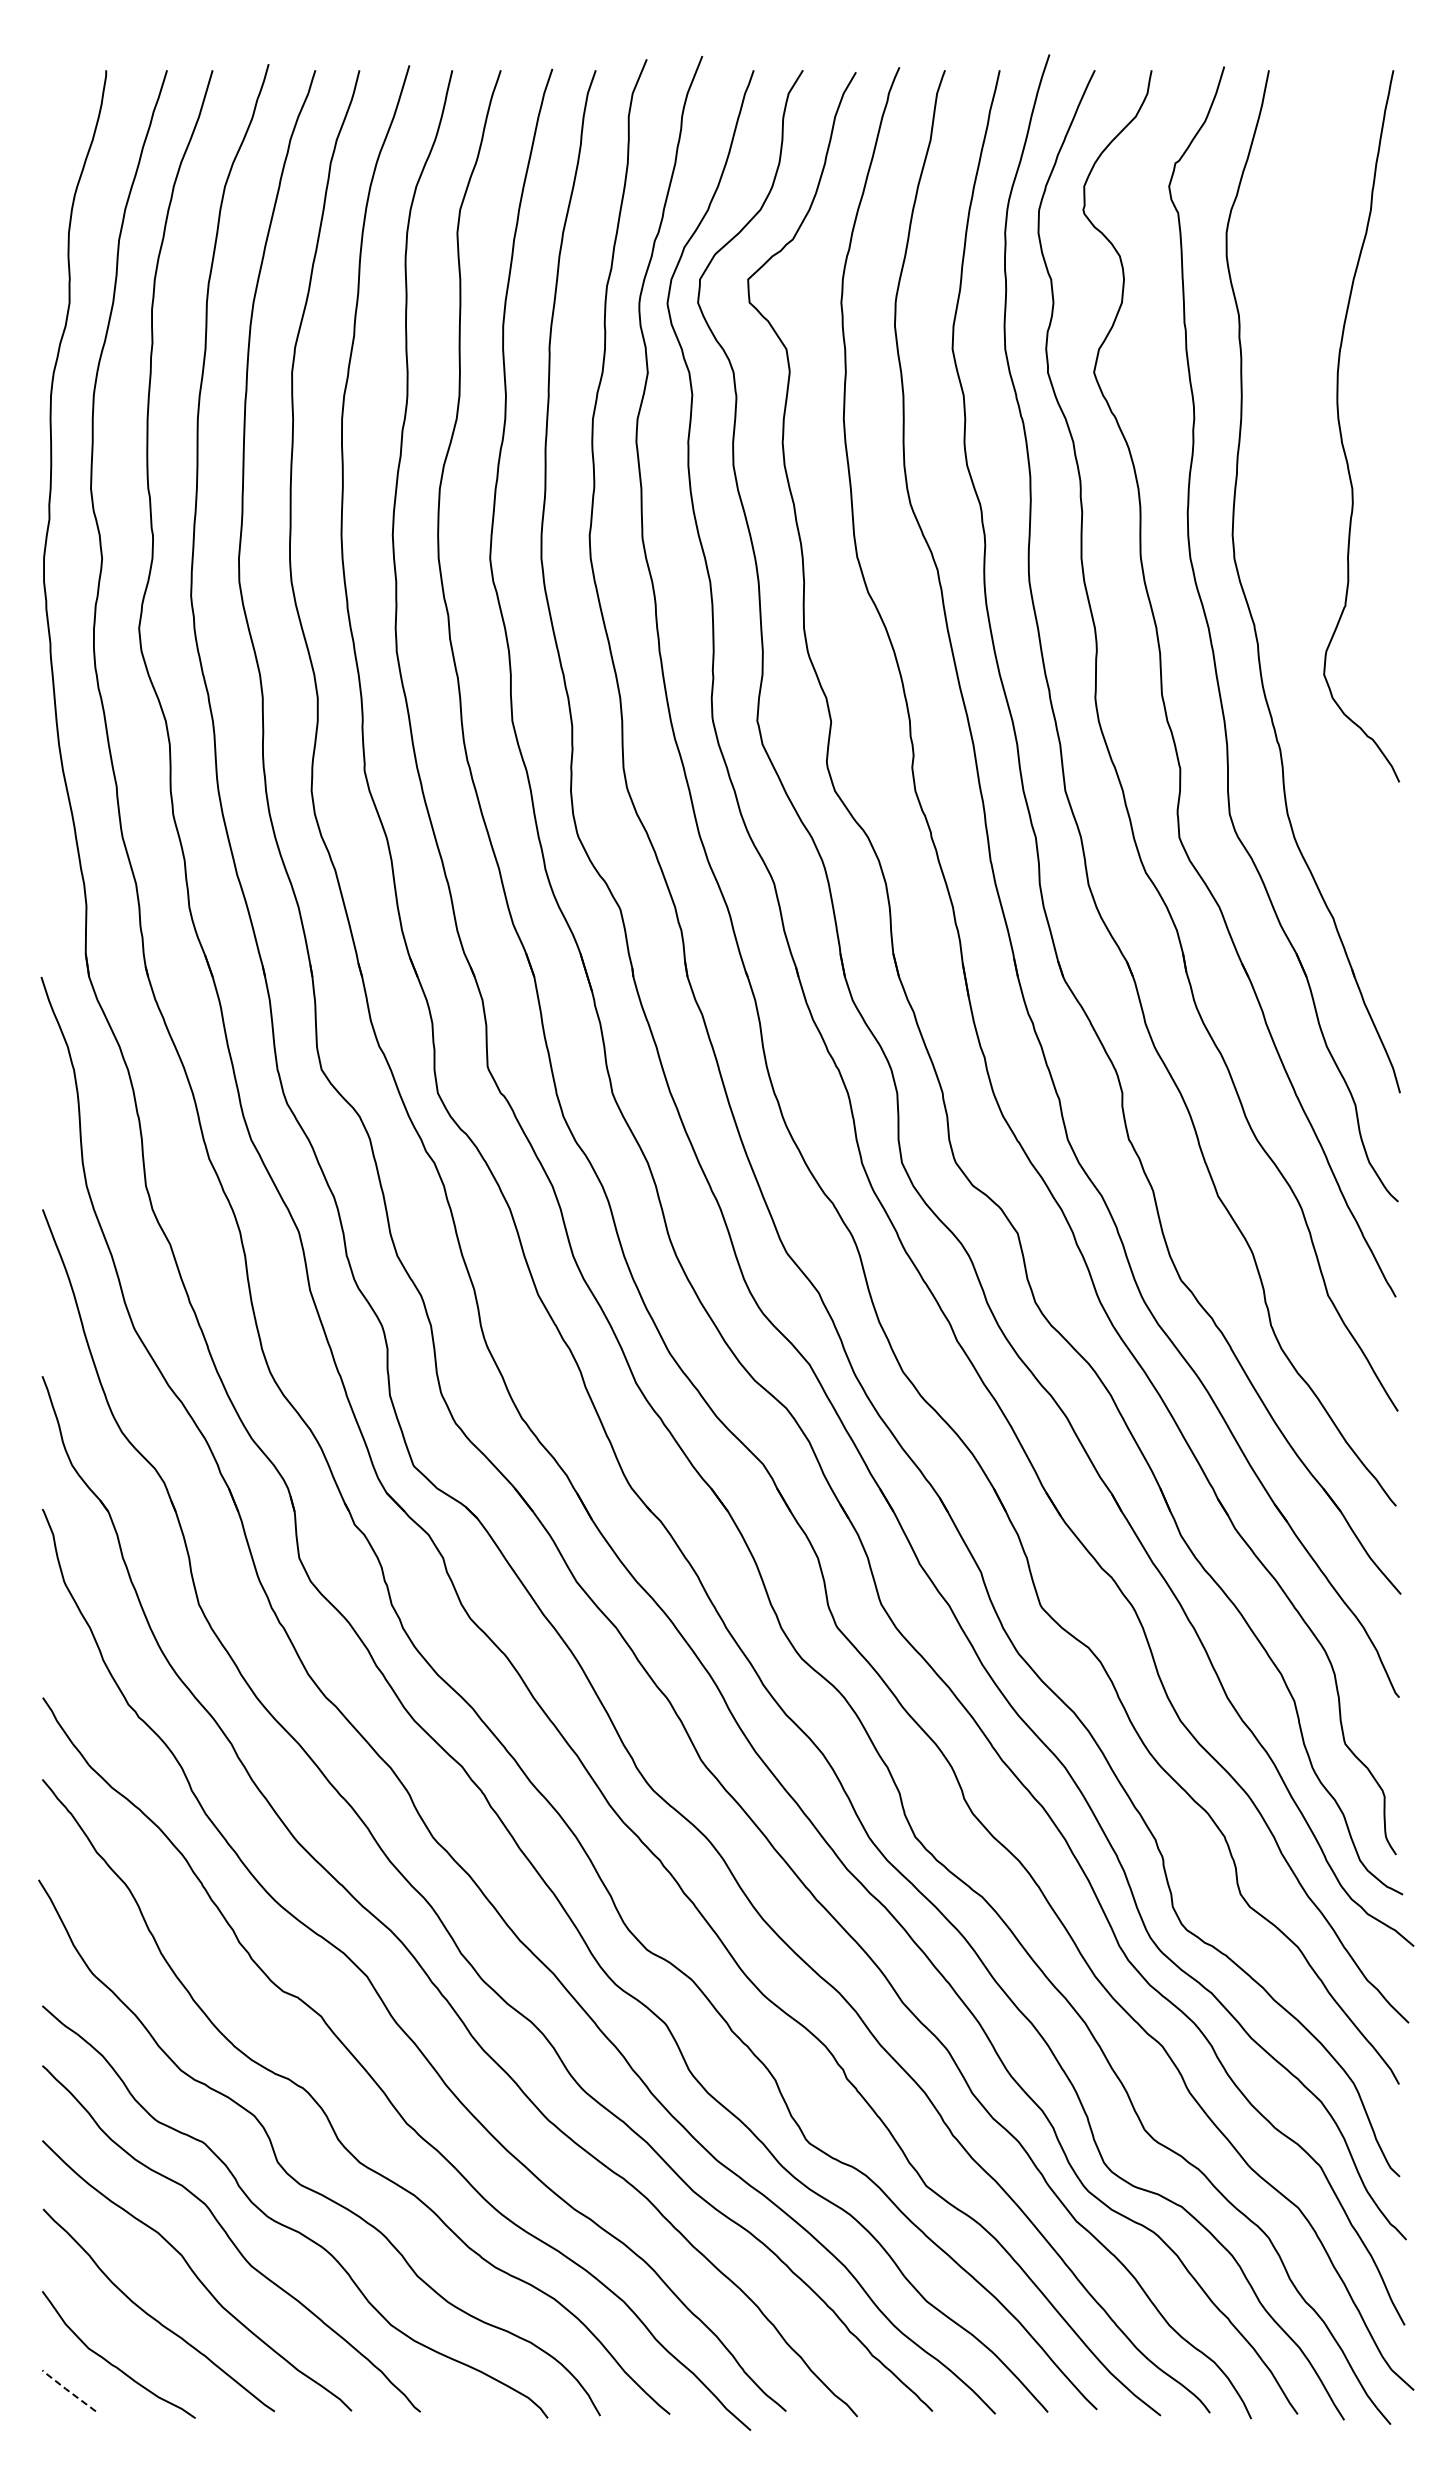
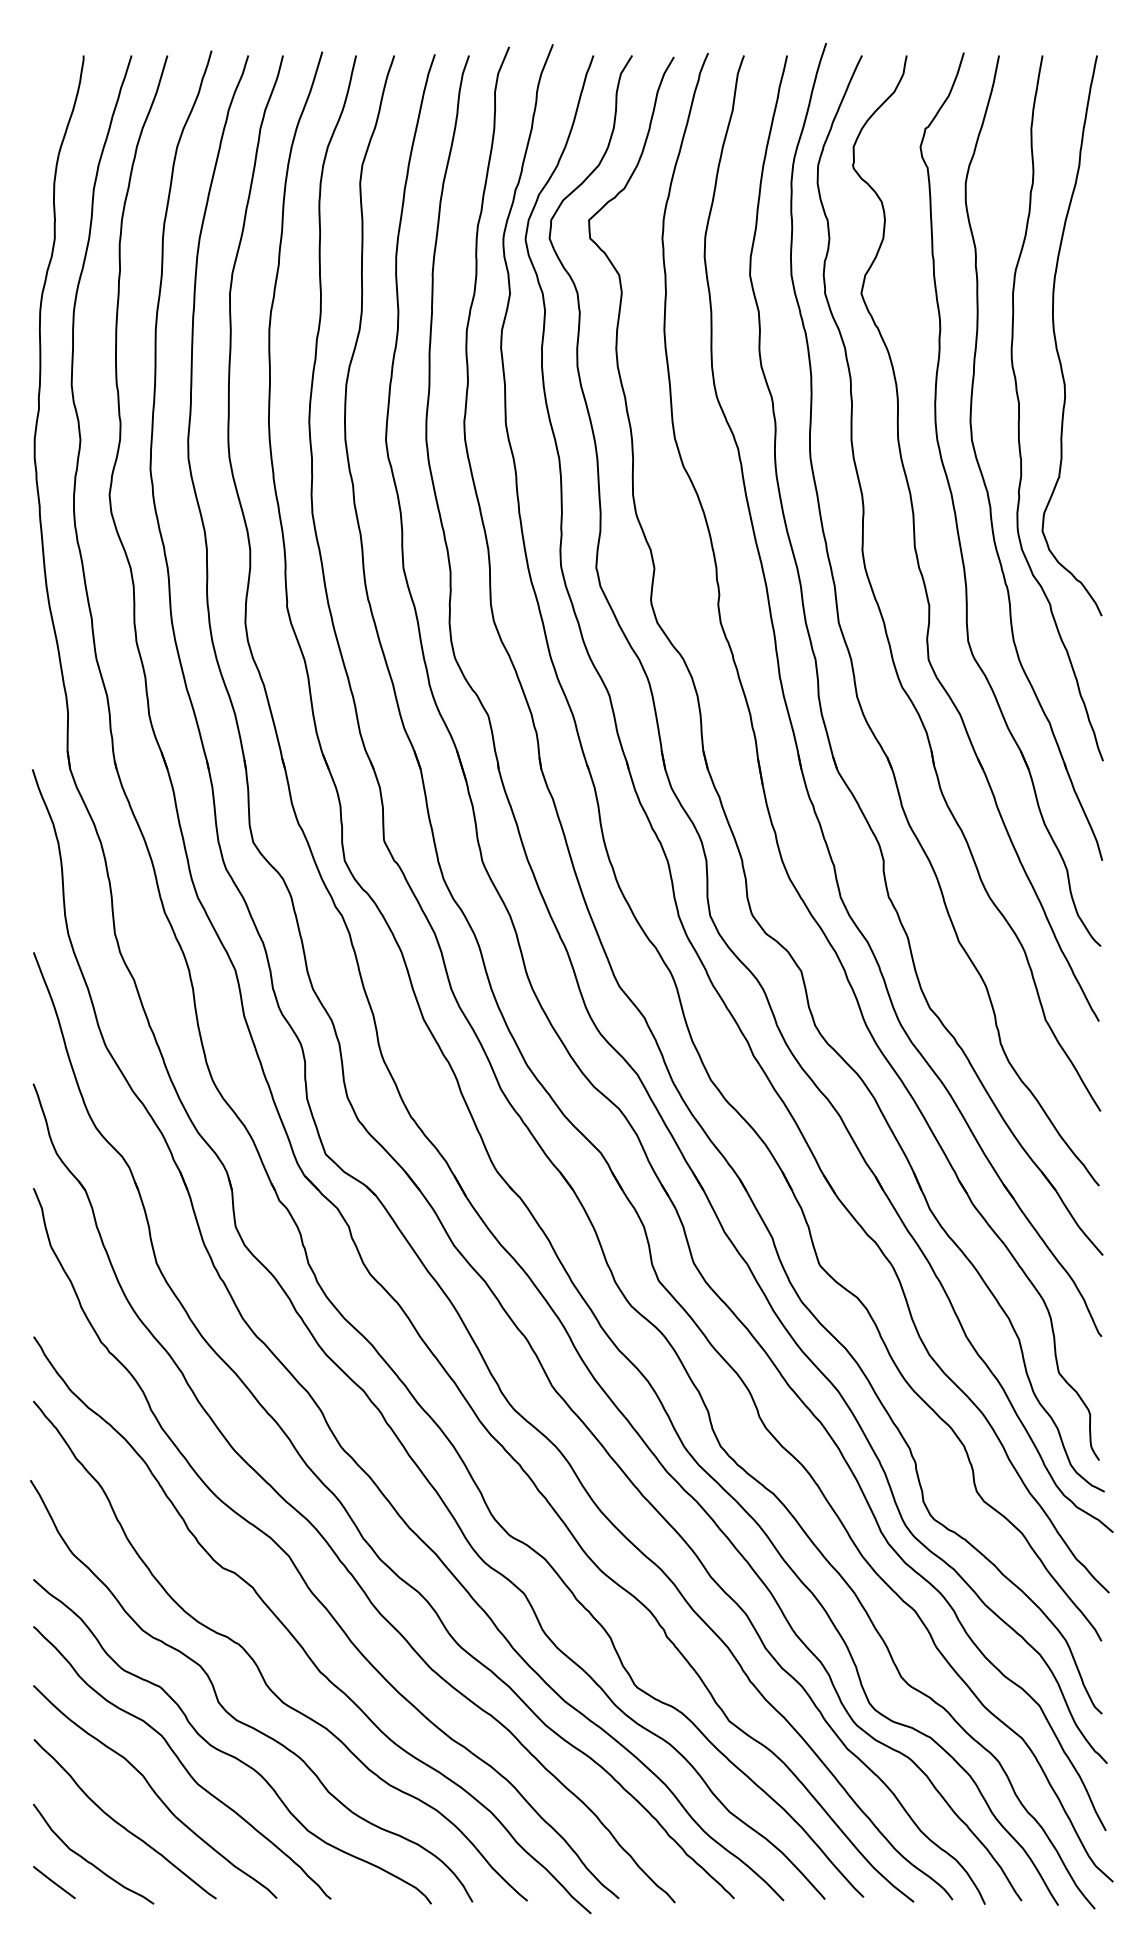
curve: (1295, 518) -> (1019, 408), added
line: (67, 2390) -> (53, 1882), dashed -> solid

